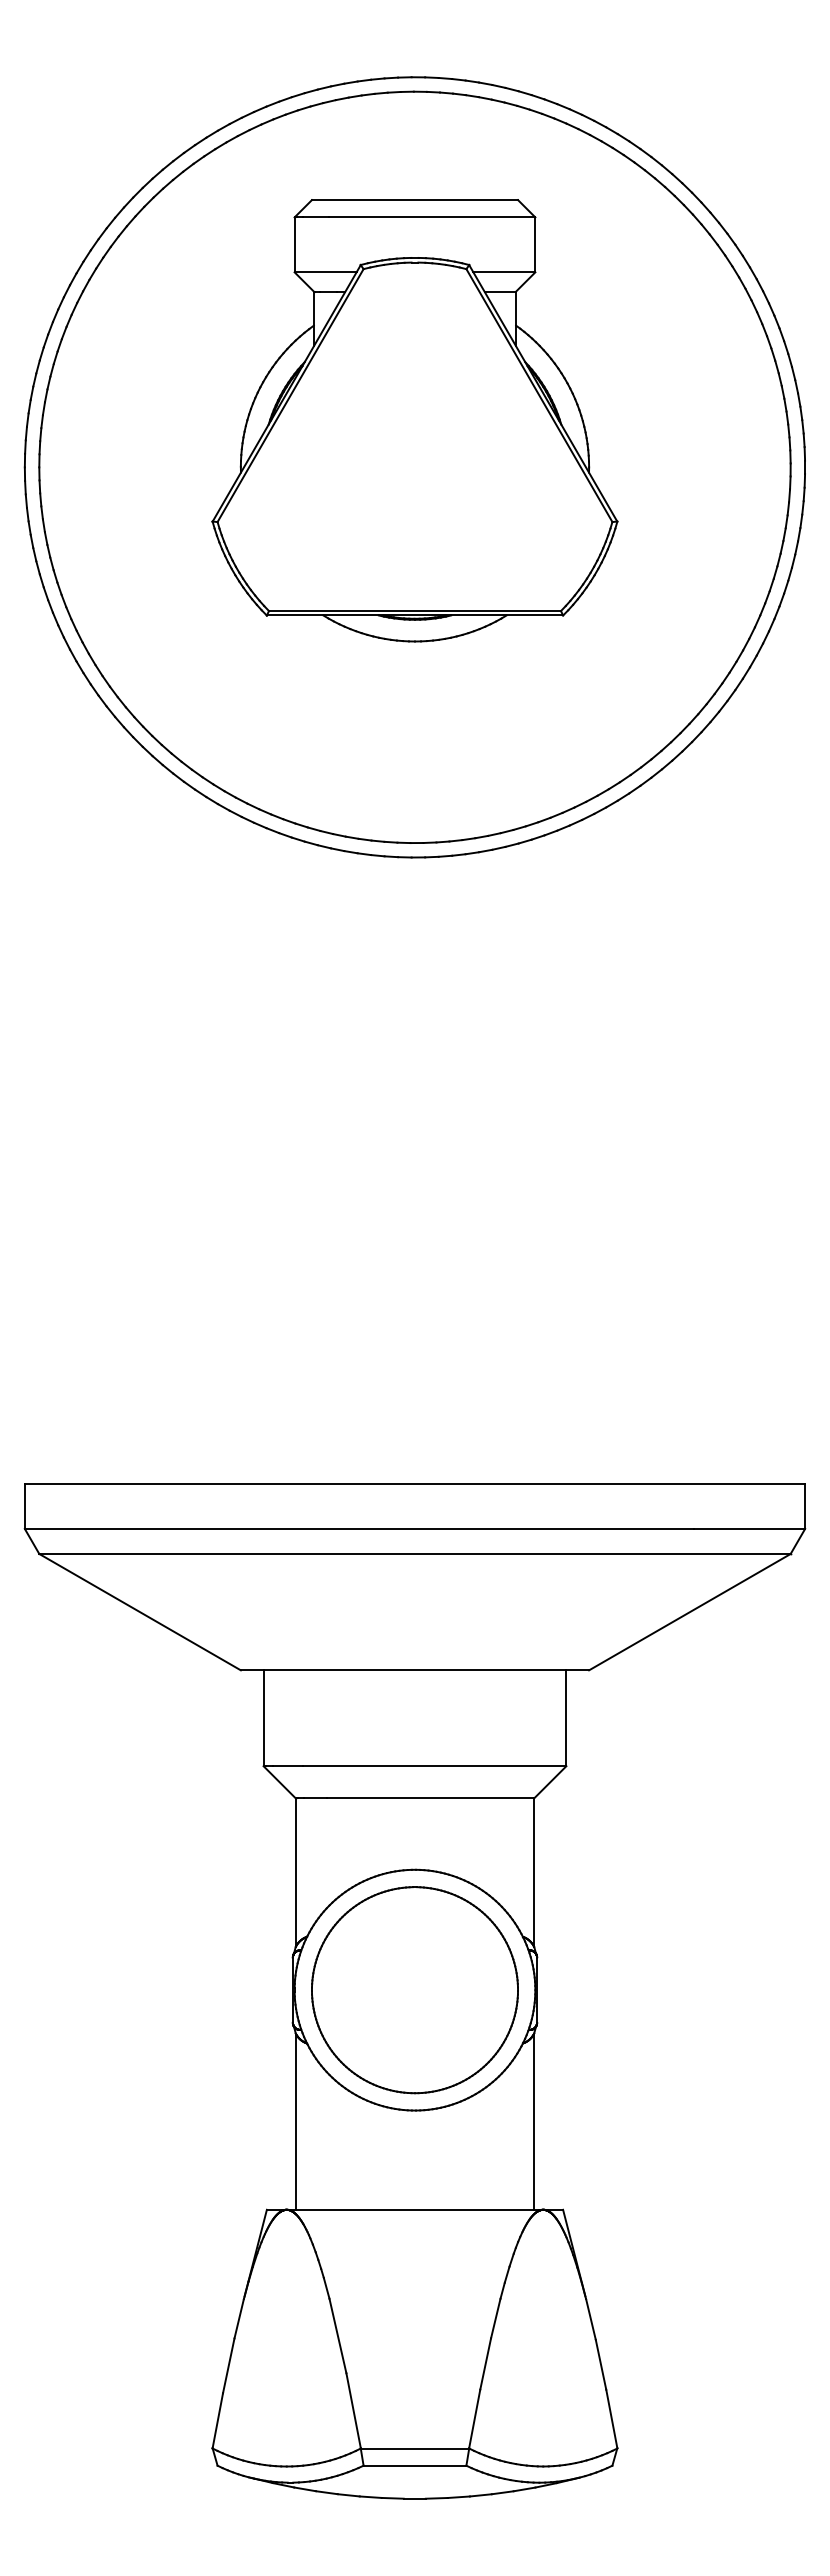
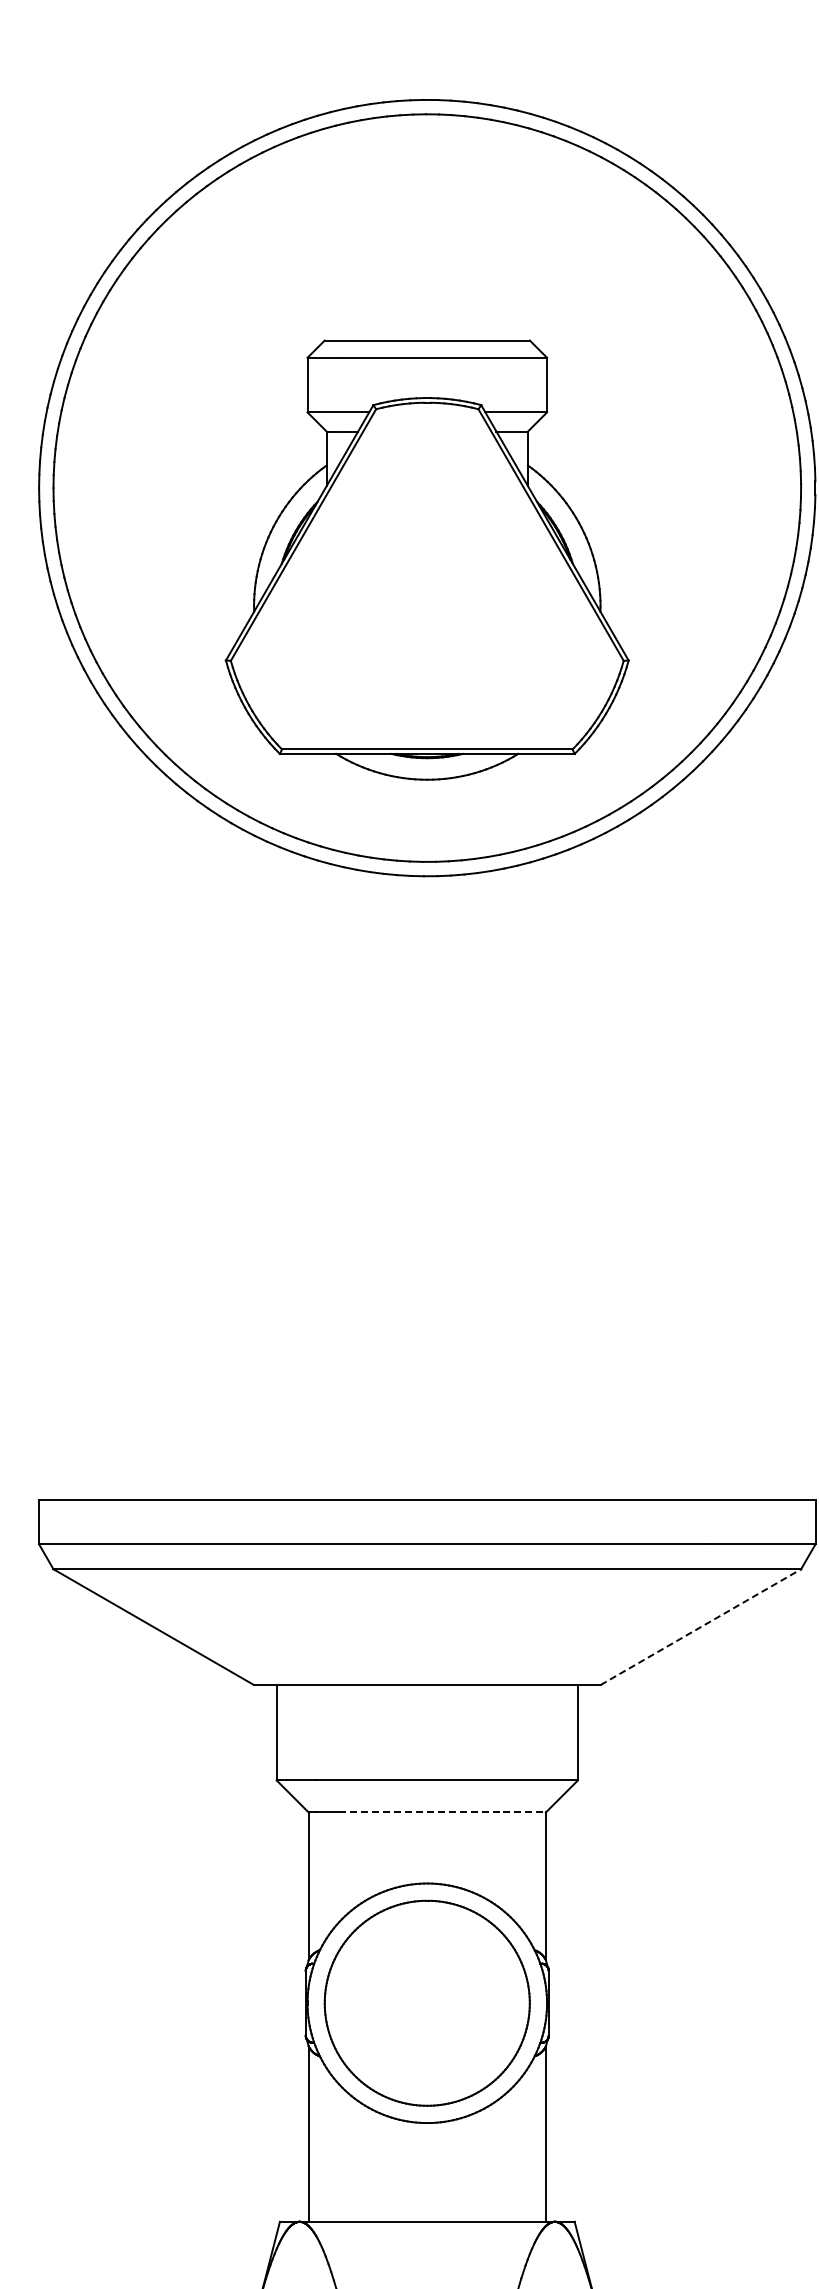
part: (414, 420) -> (426, 559), moved
line: (690, 1611) -> (701, 1626), solid -> dashed
line: (430, 1798) -> (442, 1812), solid -> dashed

